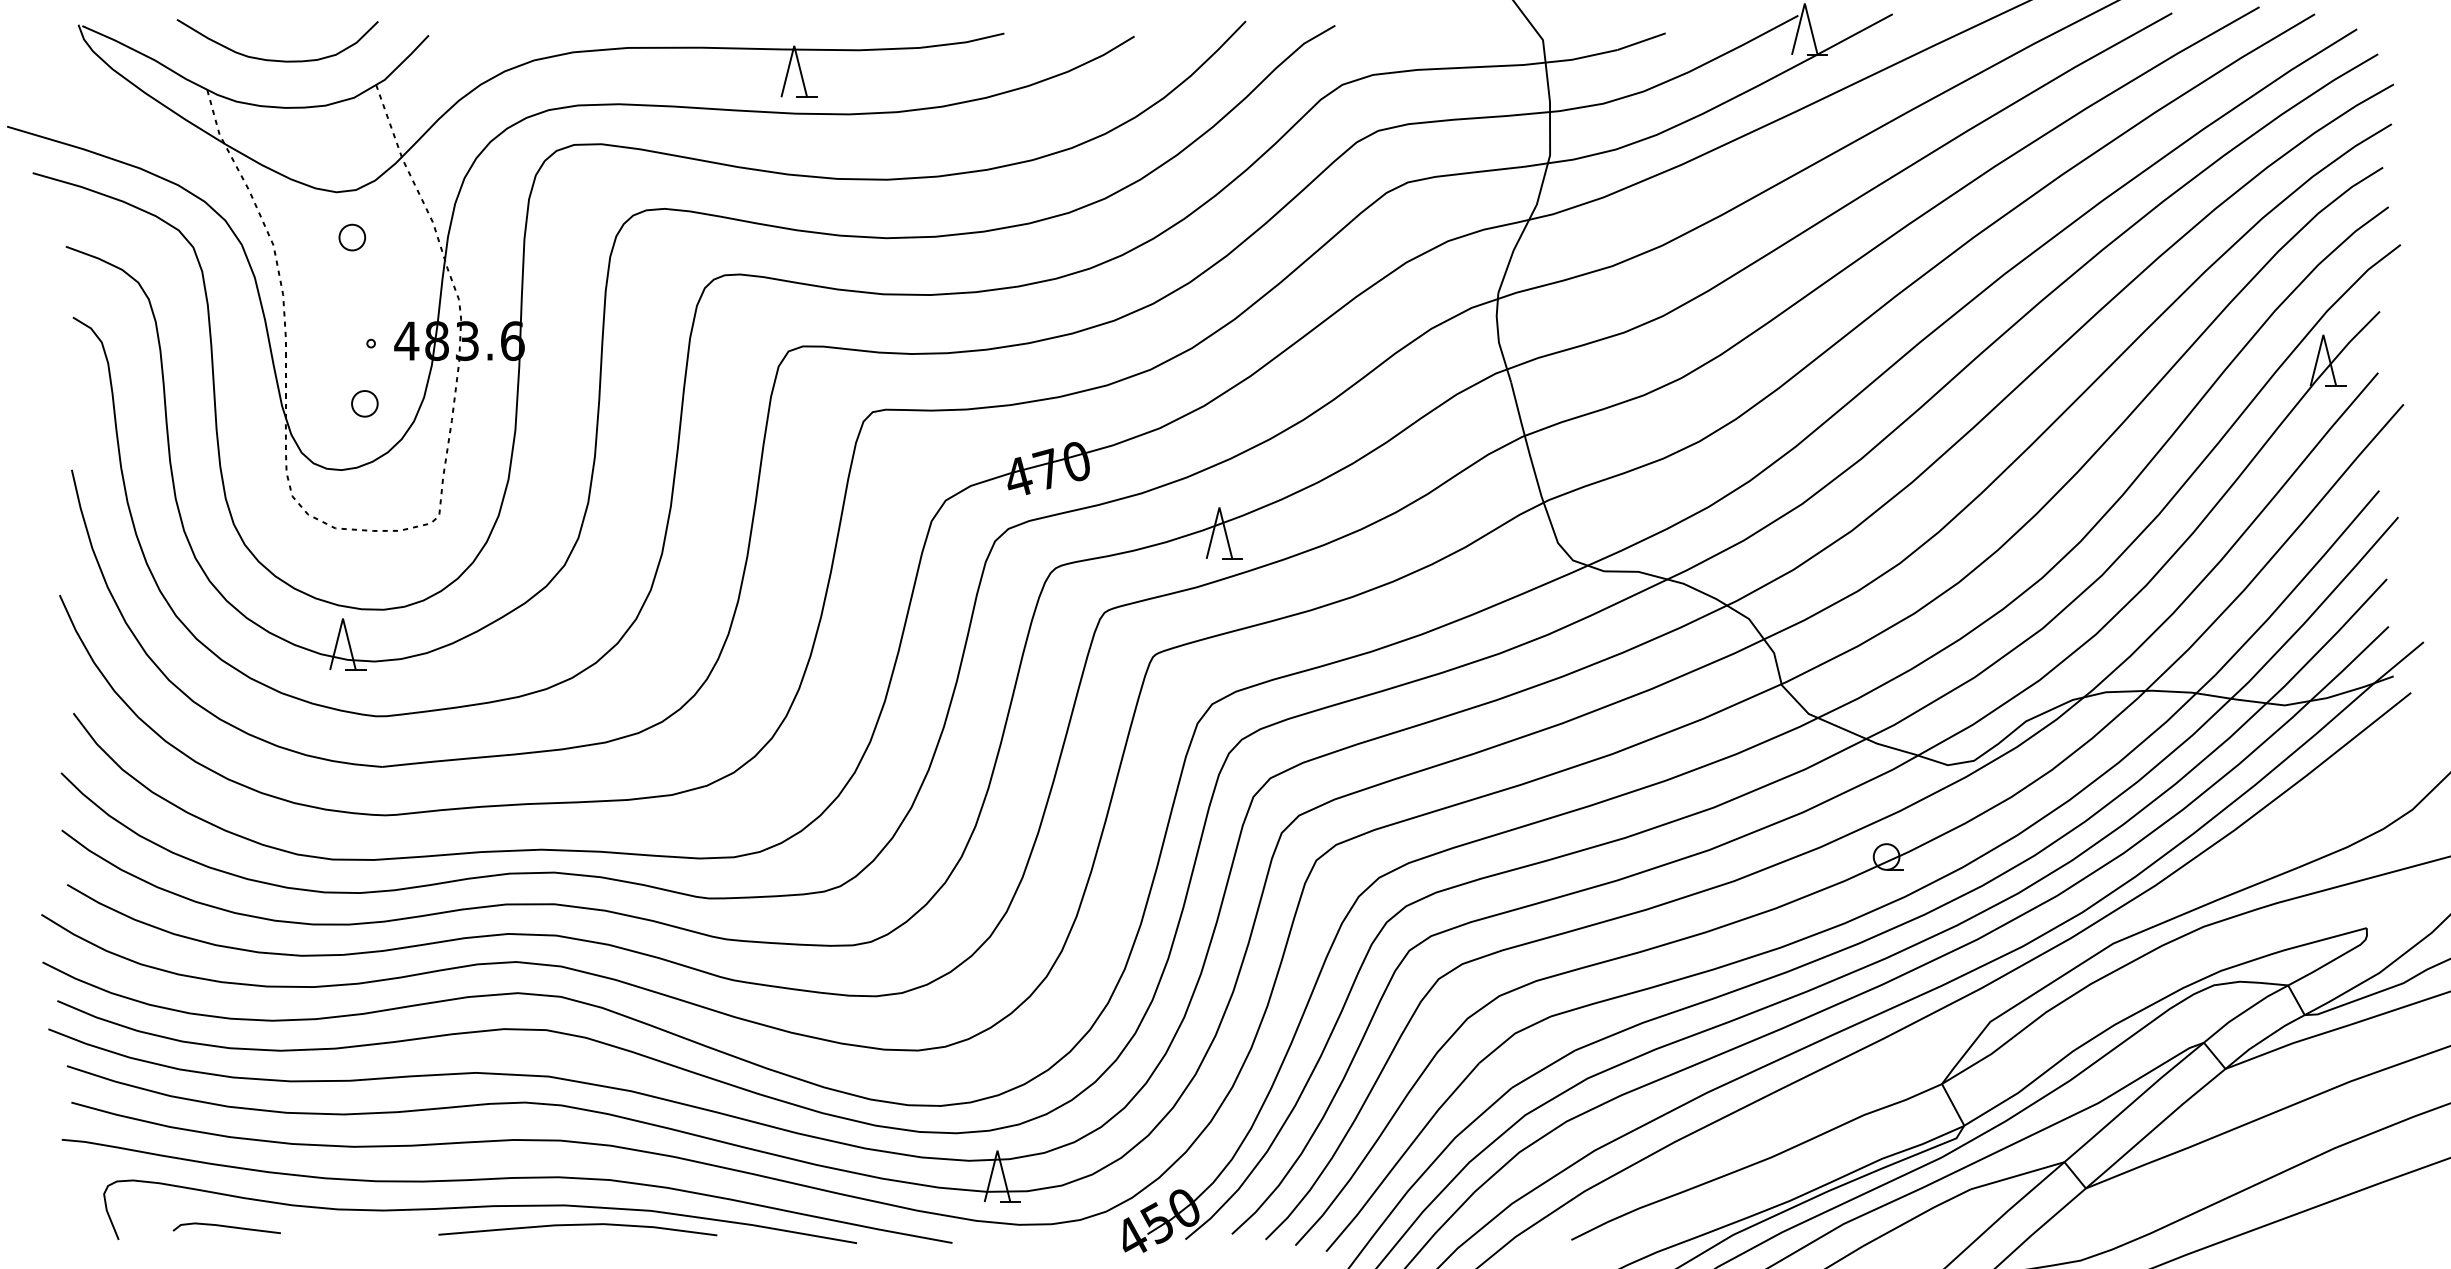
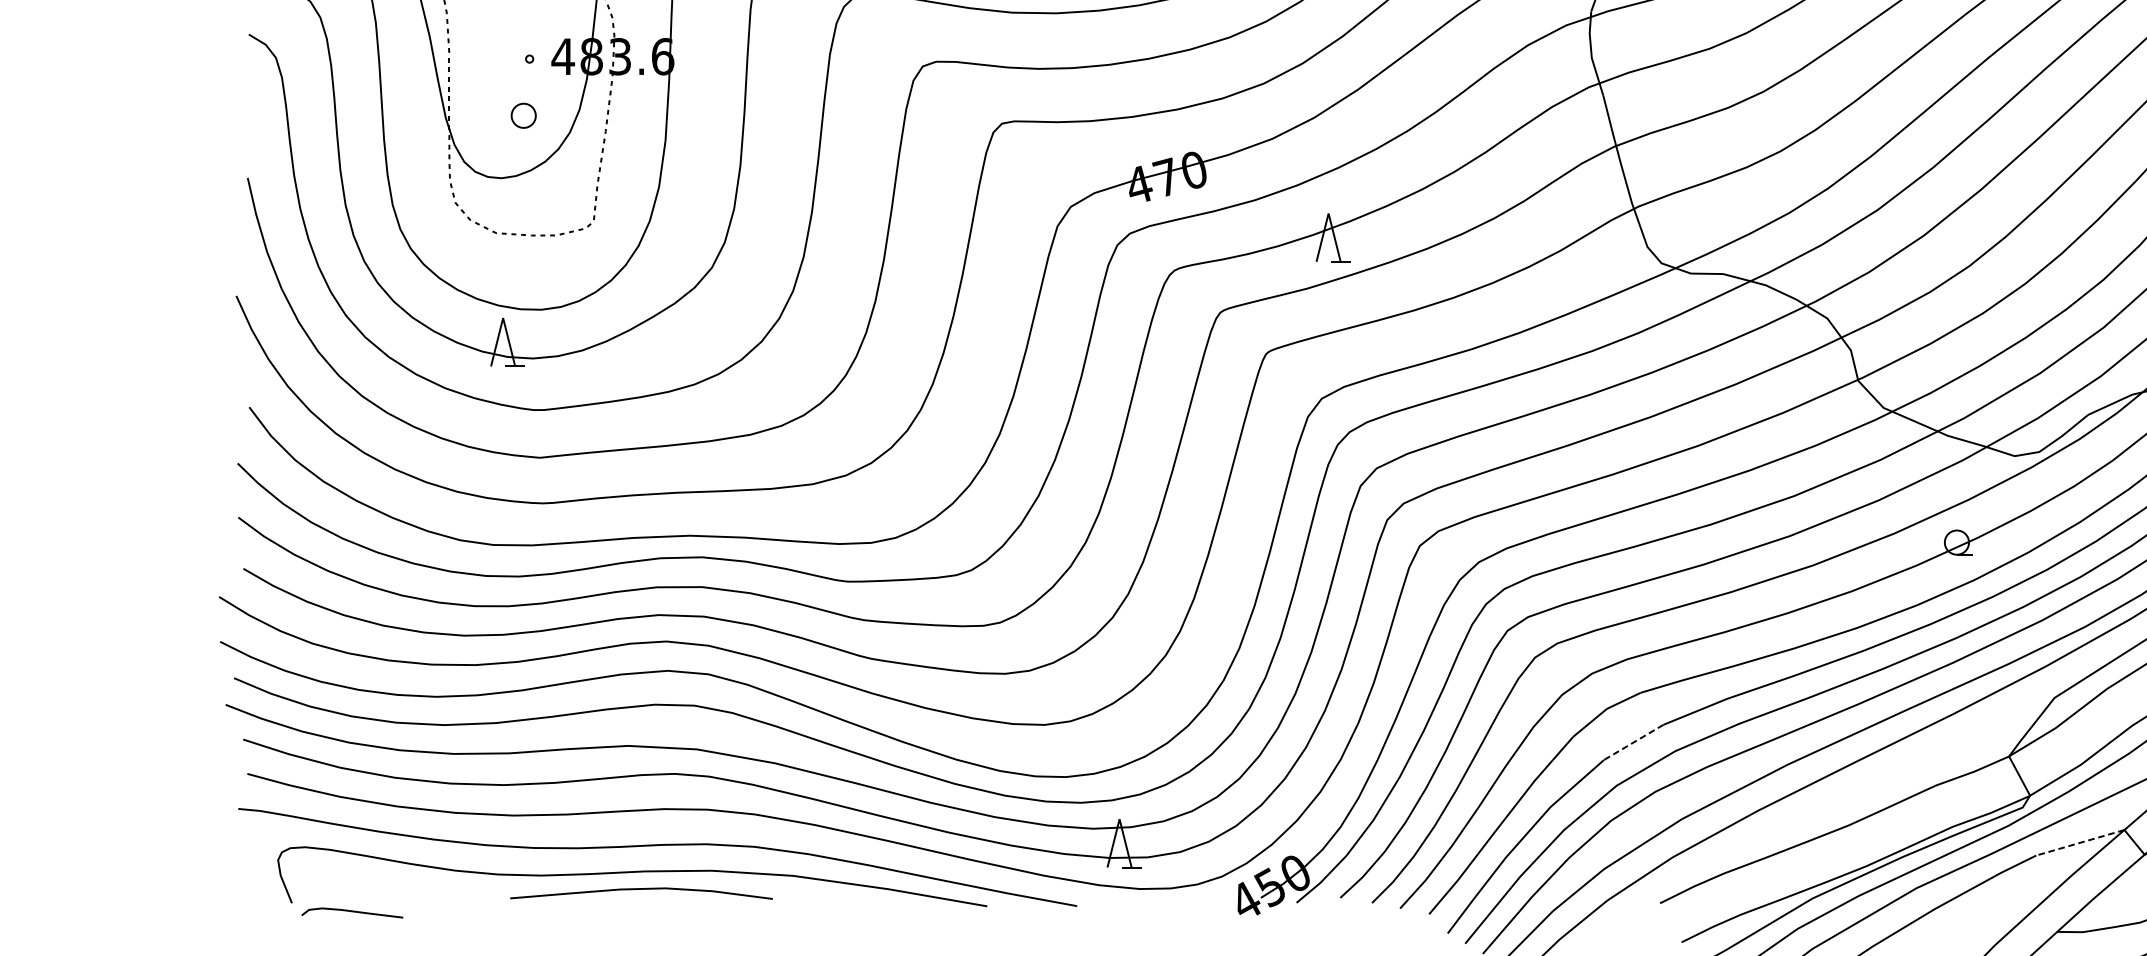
line: (1543, 1069) -> (1633, 742), solid -> dashed
line: (2017, 1175) -> (2080, 842), solid -> dashed
curve: (577, 1225) -> (641, 889), moved
curve: (226, 1227) -> (351, 912), moved

